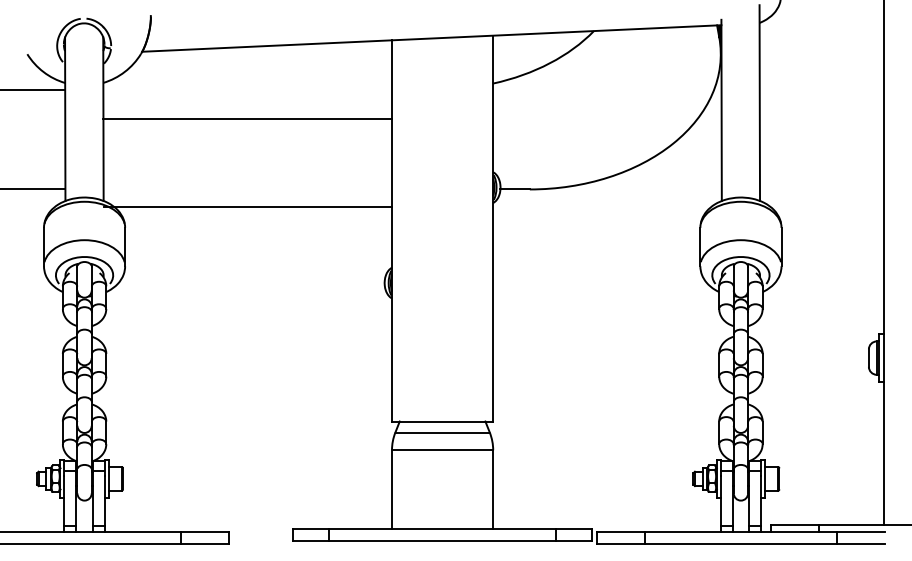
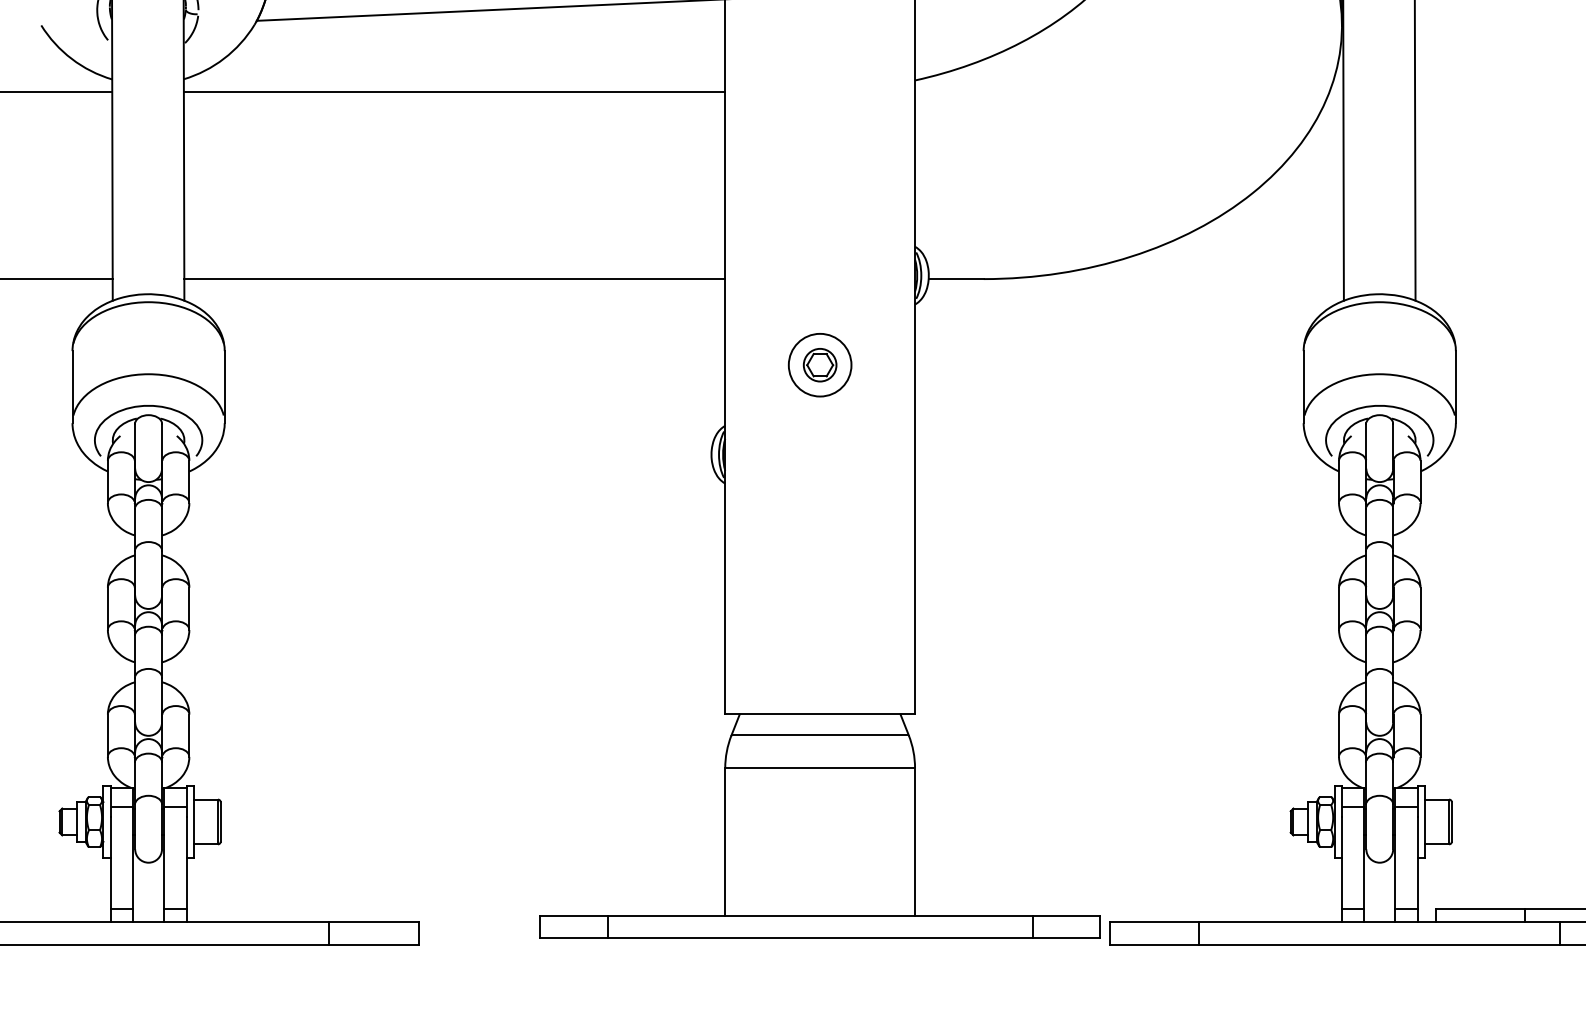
line: (247, 118) -> (454, 91), moved
line: (247, 207) -> (454, 279), moved
part: (442, 234) -> (819, 363), added

